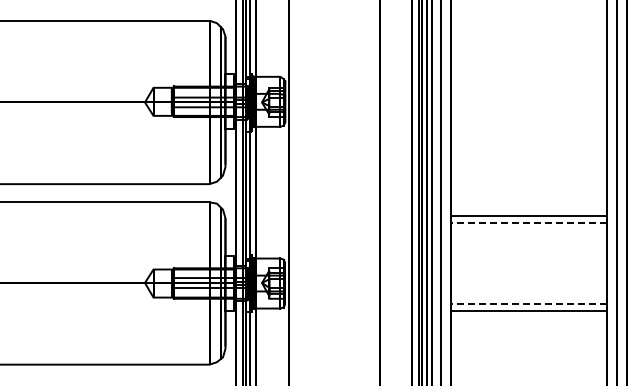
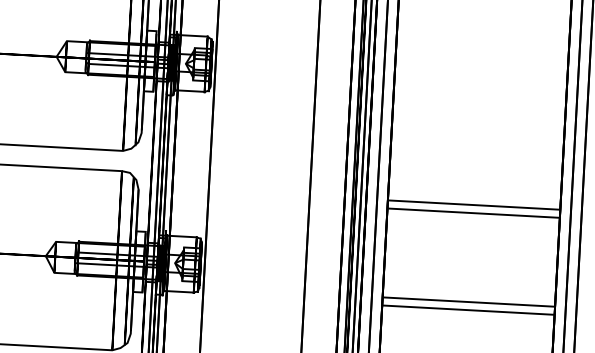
line: (528, 223) -> (472, 213), dashed -> solid
line: (528, 303) -> (468, 301), dashed -> solid

